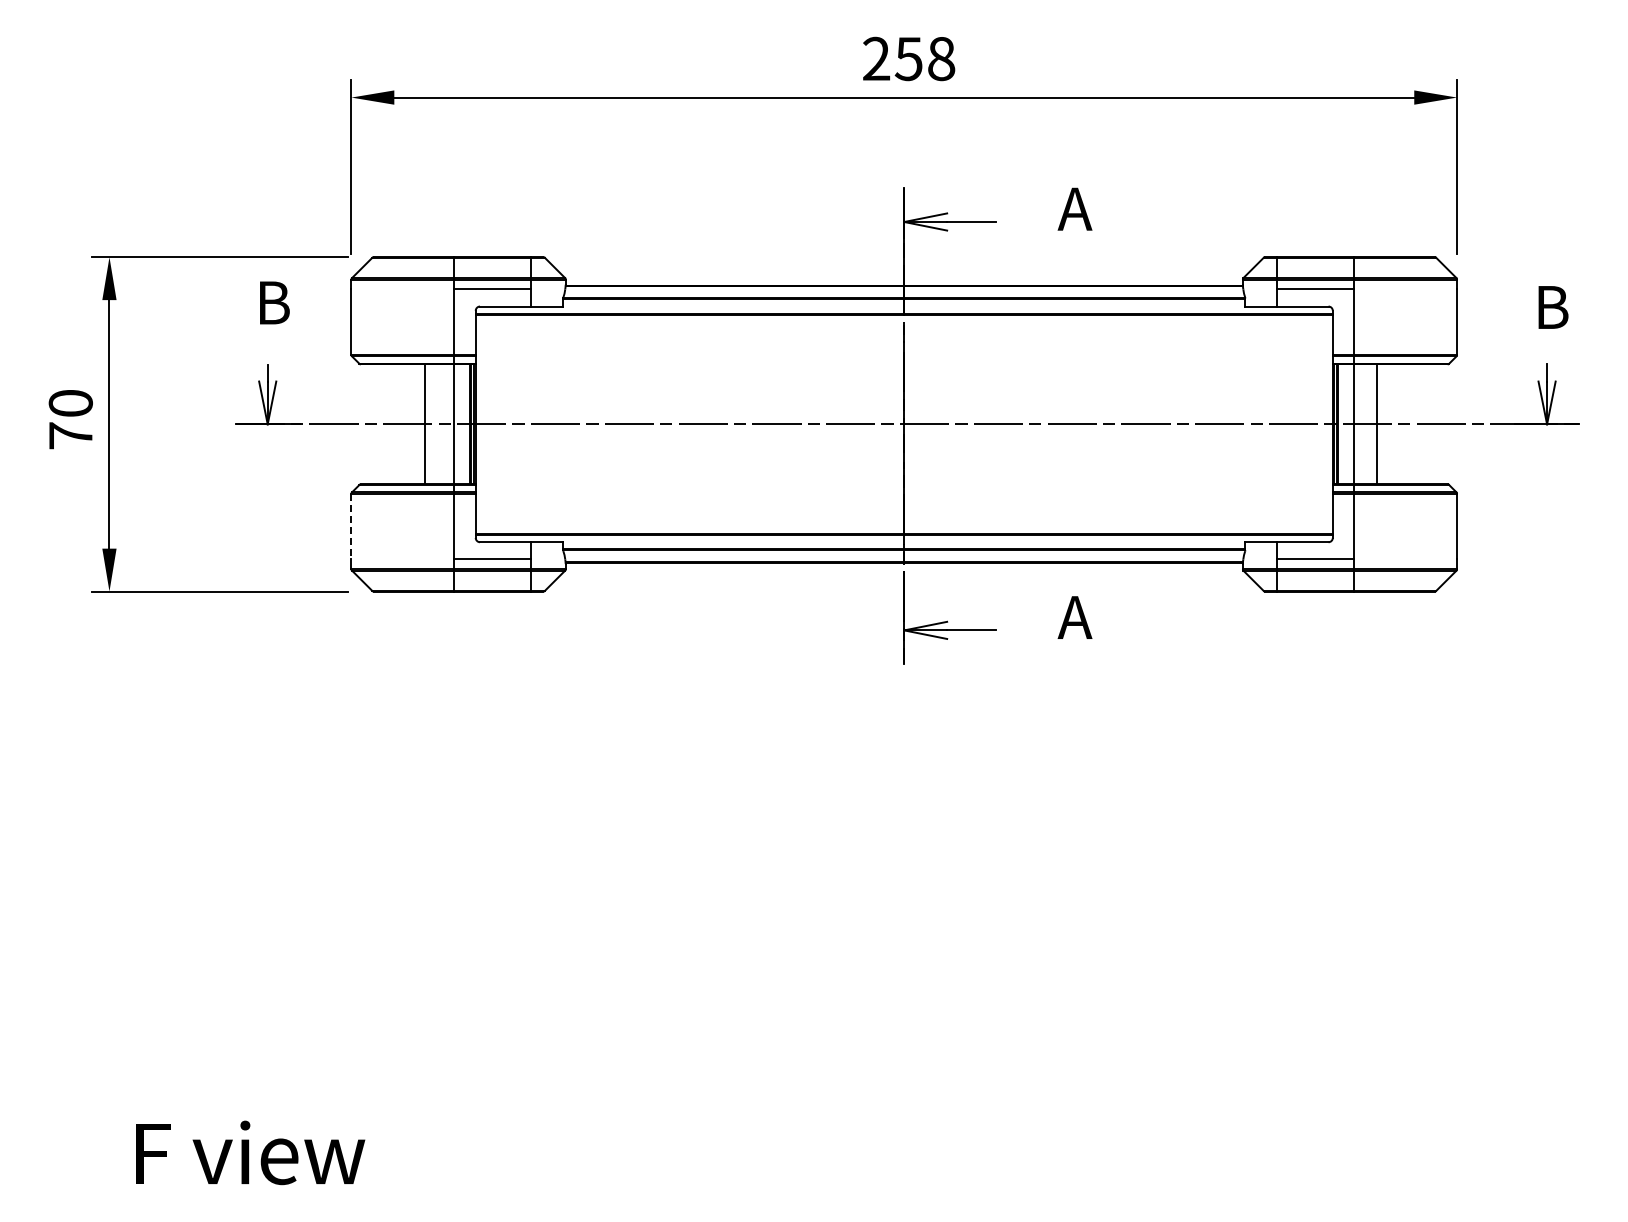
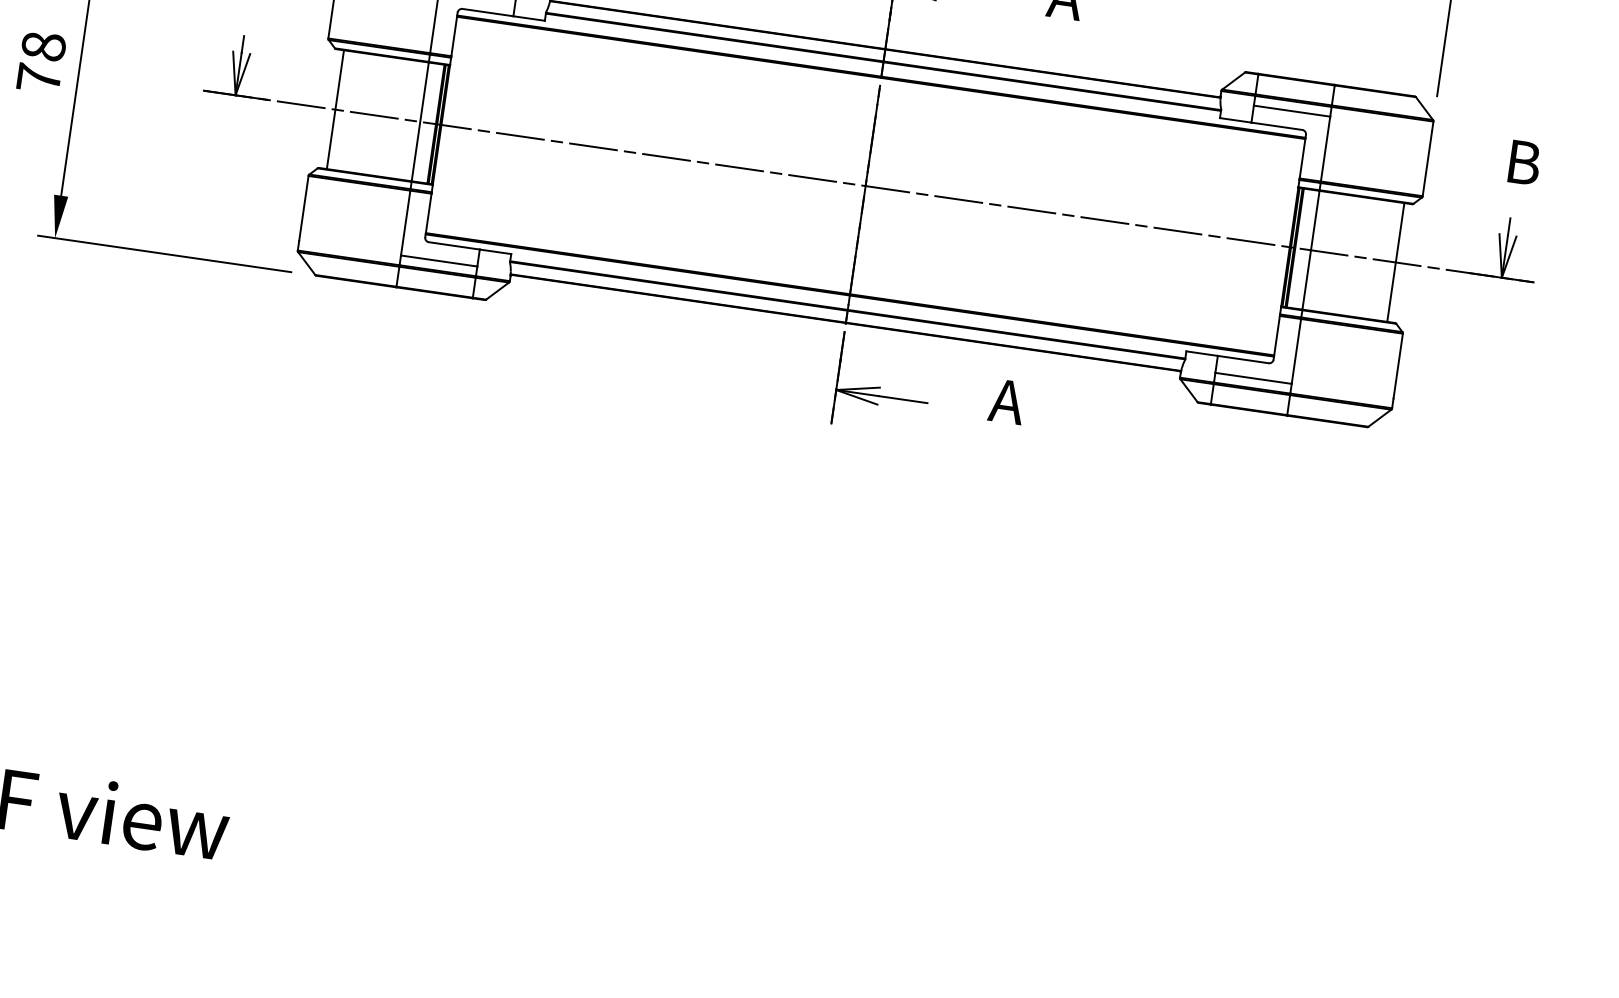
text: (70, 402) -> (43, 45), 70 -> 78
line: (424, 424) -> (335, 109), moved
line: (1376, 424) -> (1395, 262), moved
line: (351, 526) -> (303, 208), dashed -> solid

